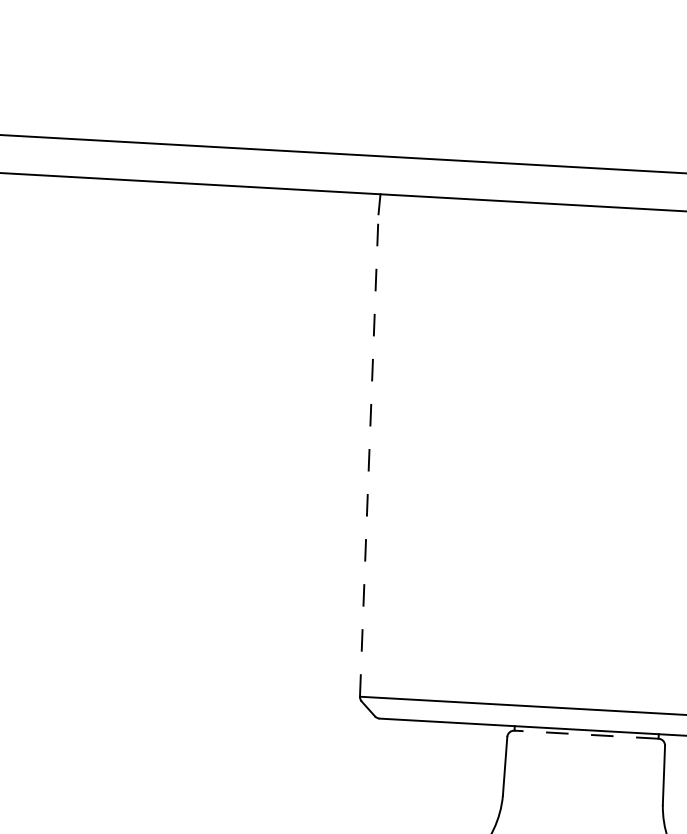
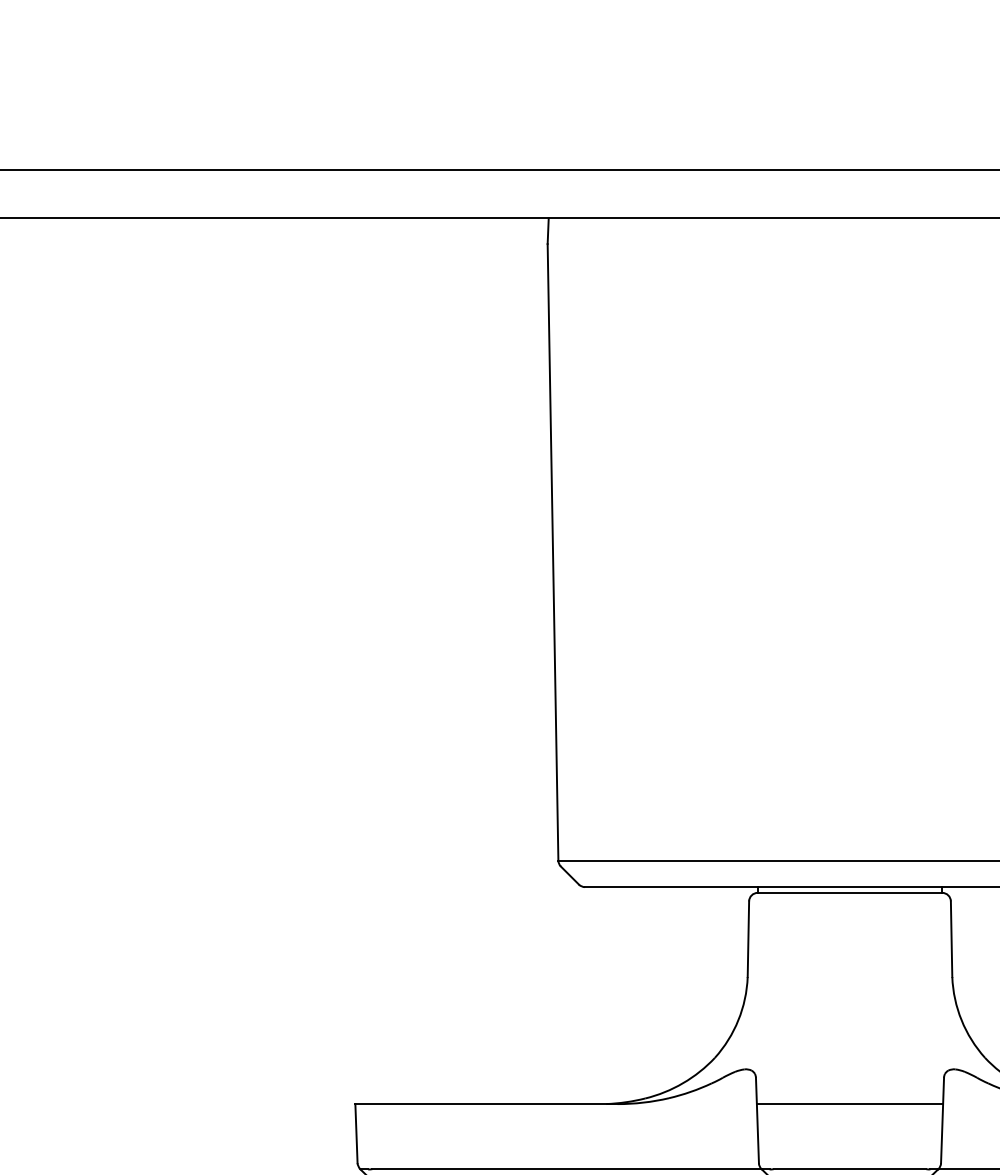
line: (369, 454) -> (553, 551), dashed -> solid
line: (586, 734) -> (849, 892), dashed -> solid

